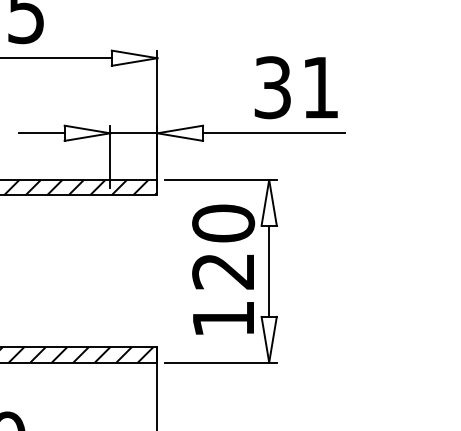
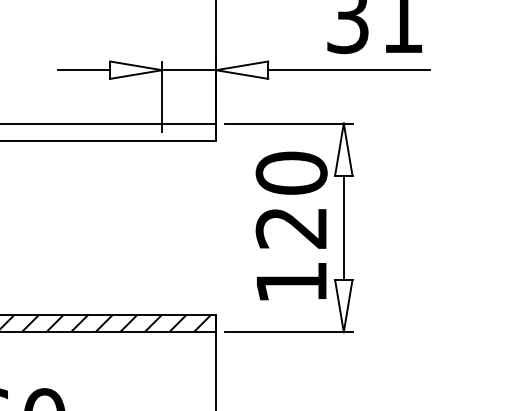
hatch: (80, 187) -> (128, 132), removed

